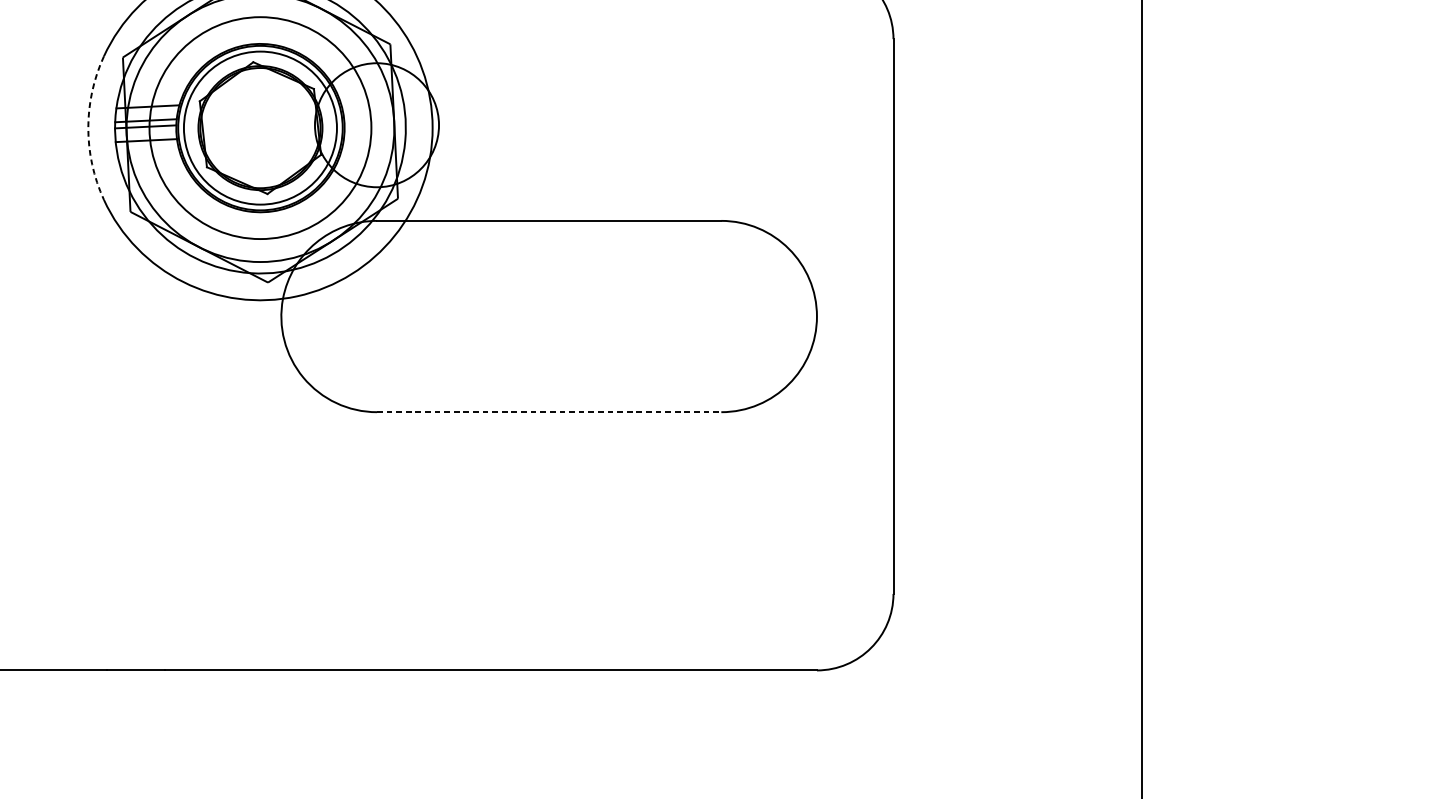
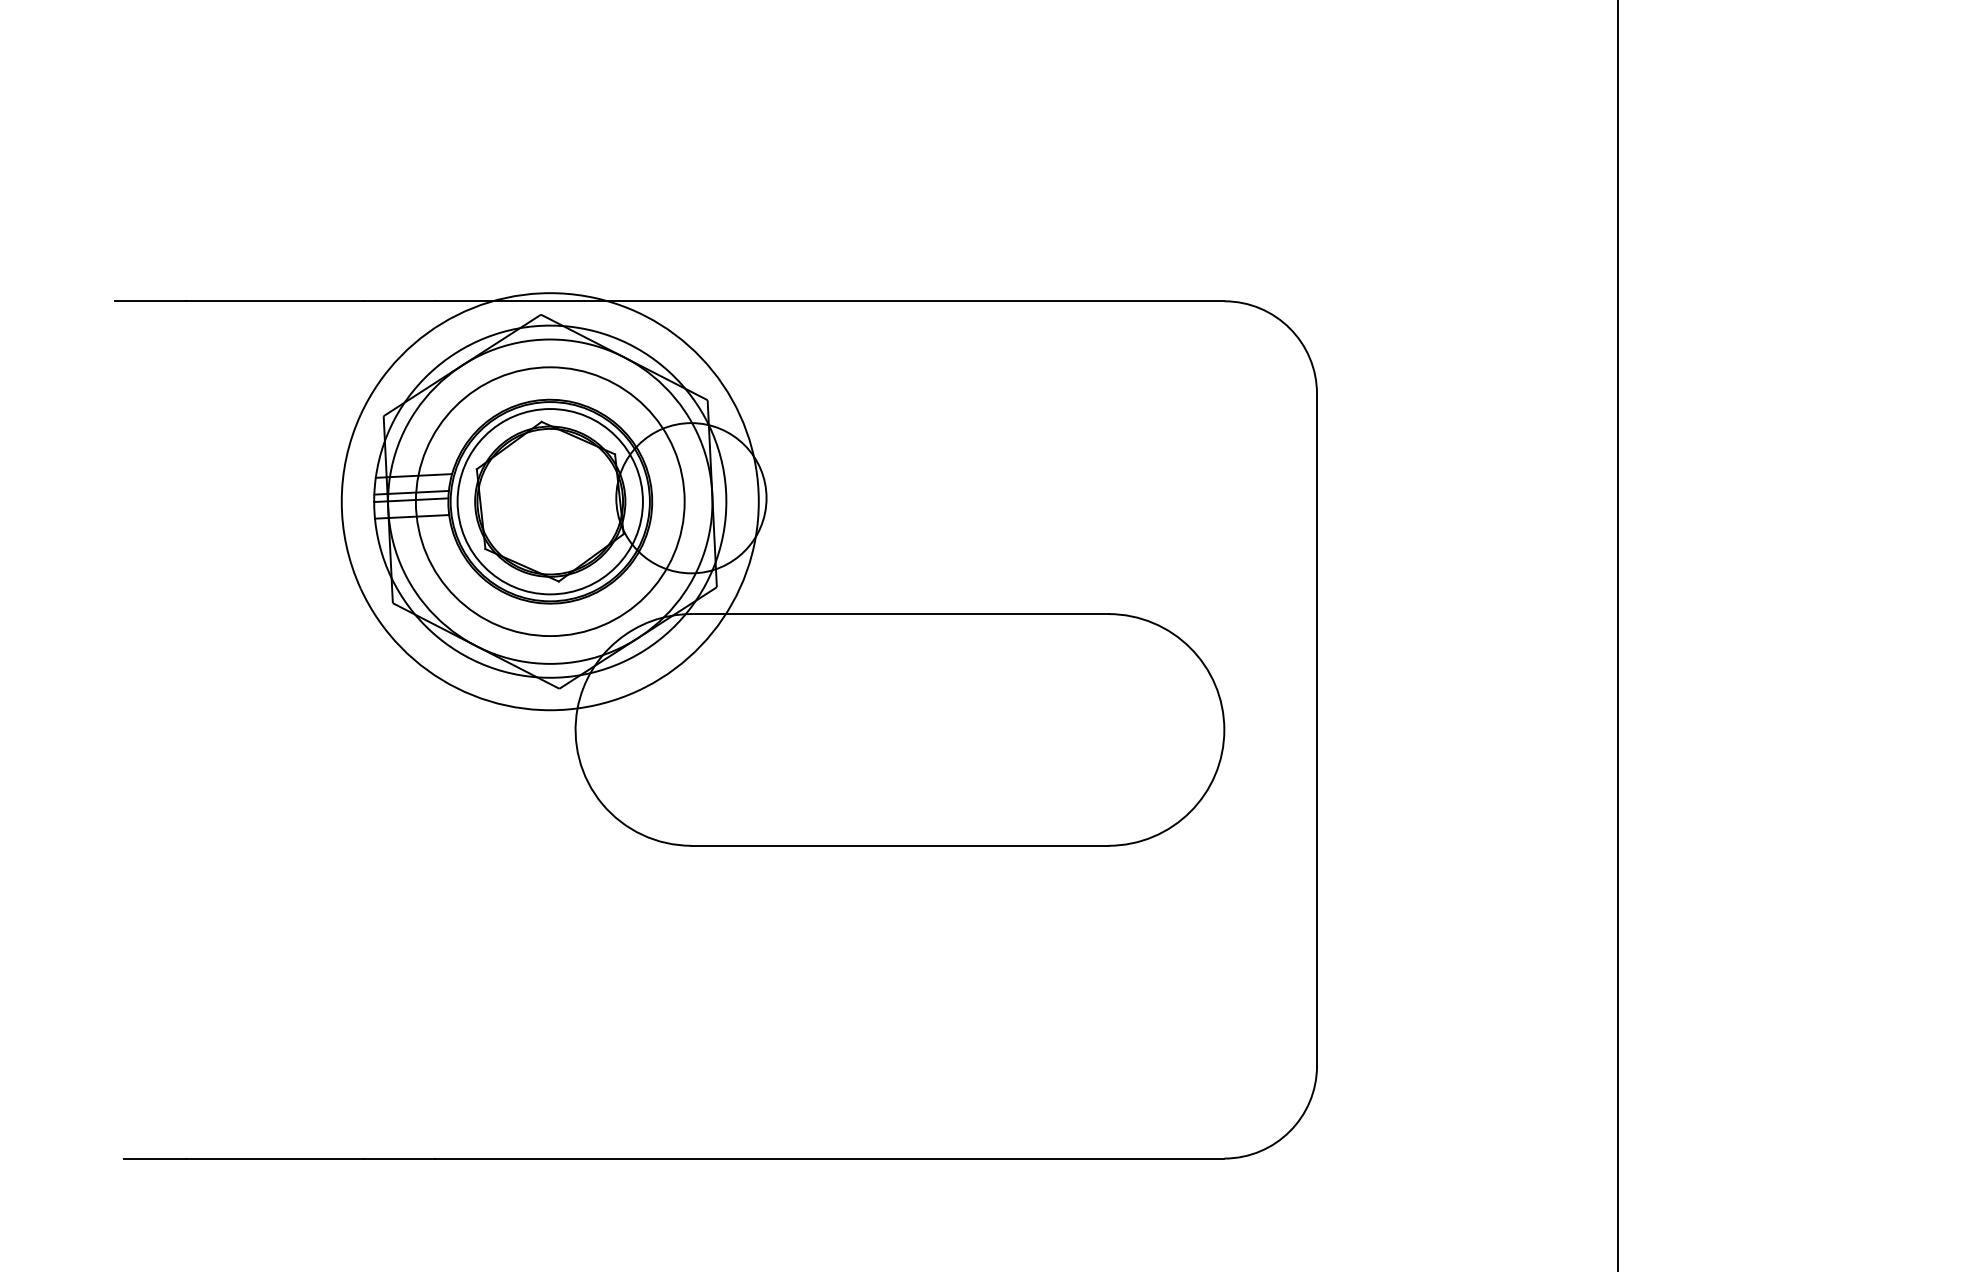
arc: (88, 127) -> (341, 501), dashed -> solid
line: (548, 411) -> (899, 845), dashed -> solid

